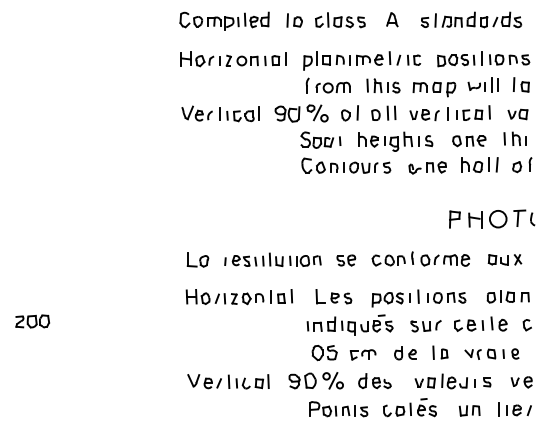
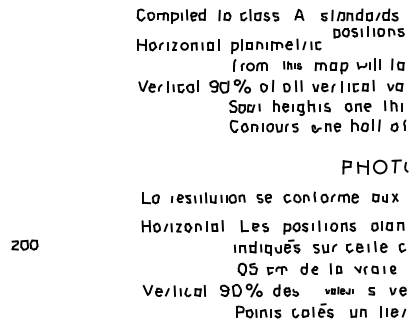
part: (483, 59) -> (368, 32), moved
part: (383, 85) -> (292, 65), size x0.7
part: (444, 381) -> (339, 290), size x0.6

